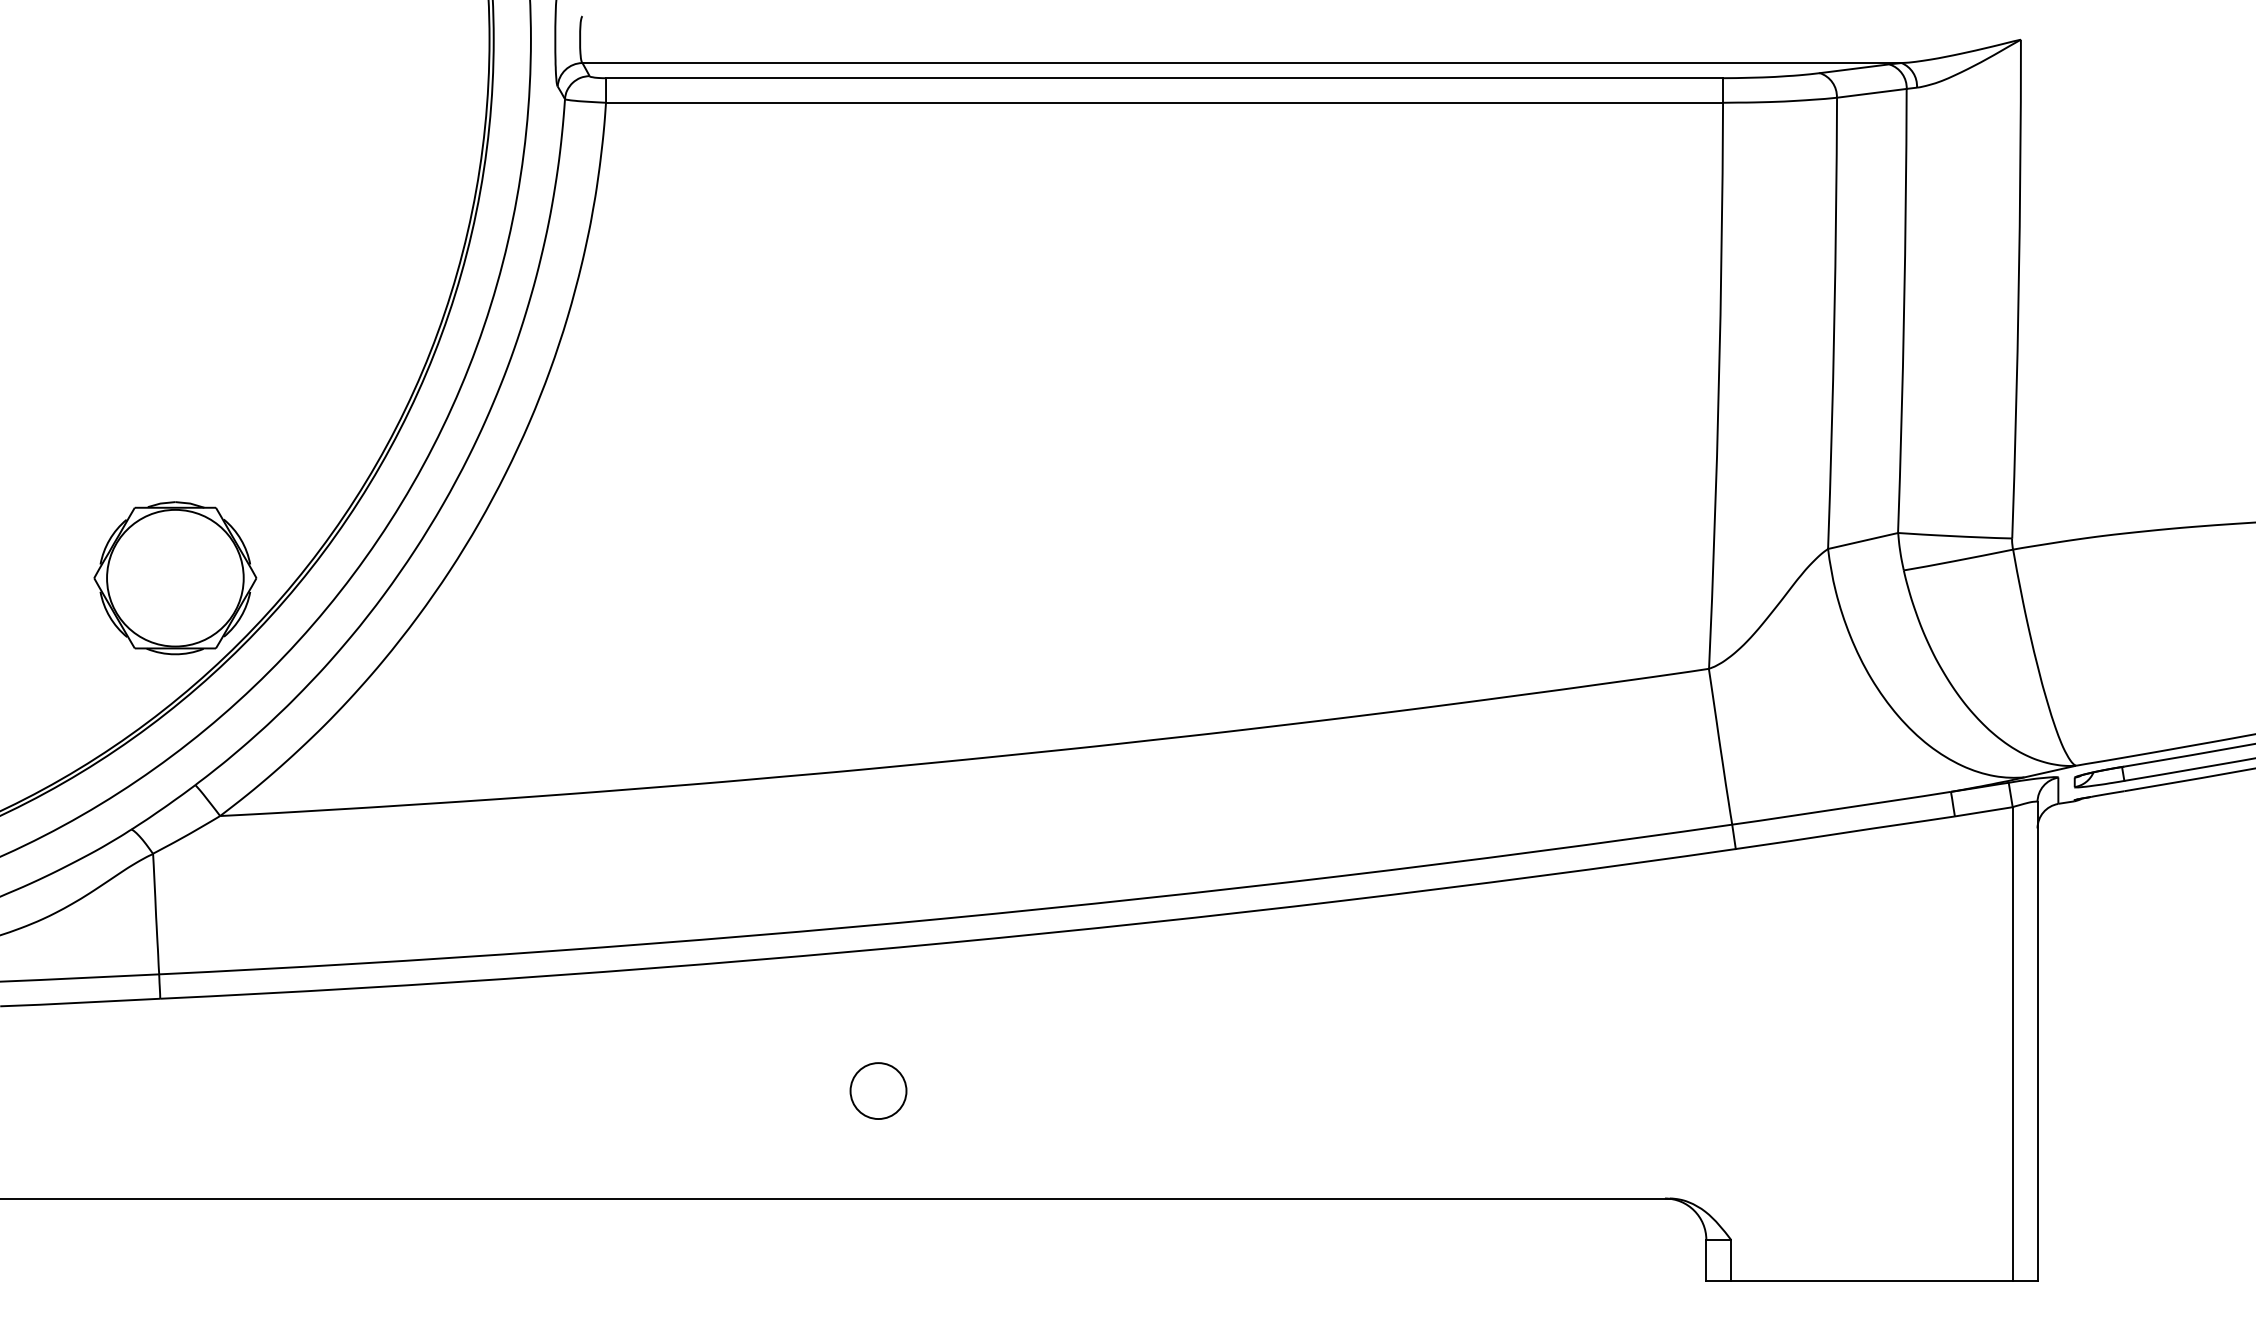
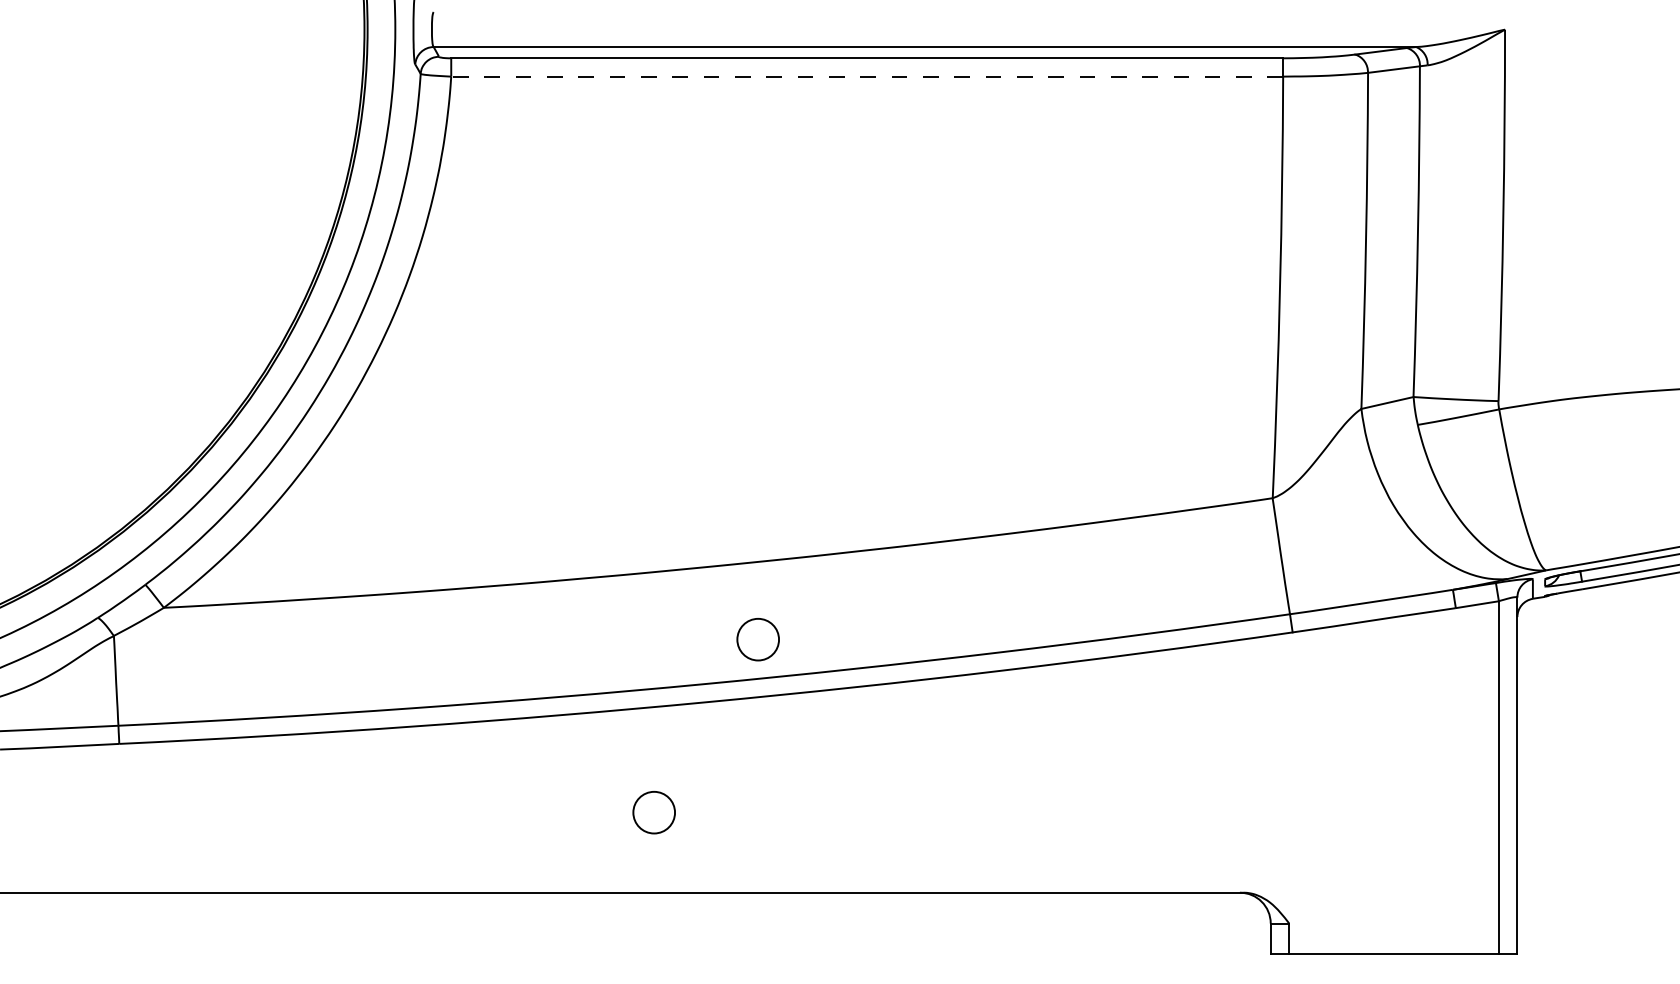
line: (1164, 102) -> (867, 76), solid -> dashed
part: (175, 577) -> (130, 430), removed
circle: (1017, 858) -> (757, 639), added

